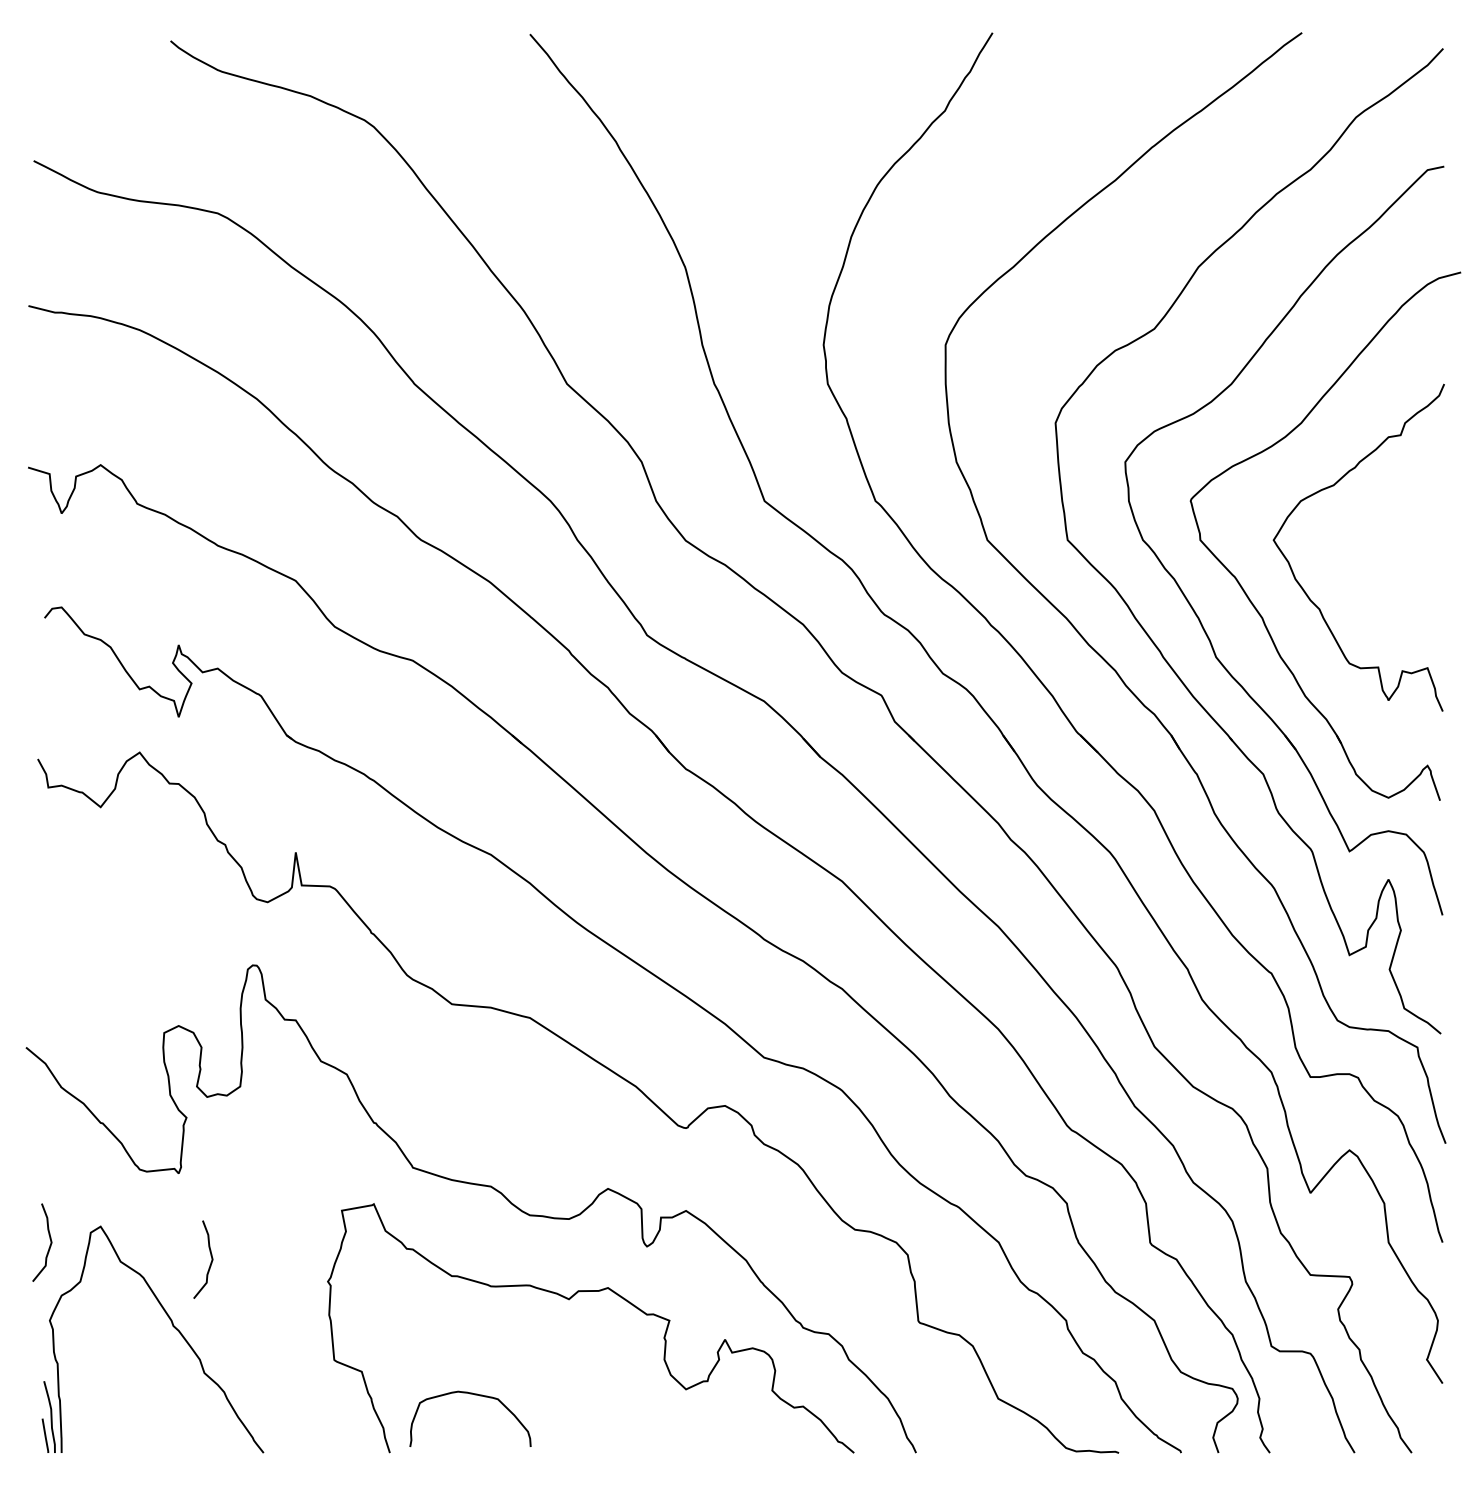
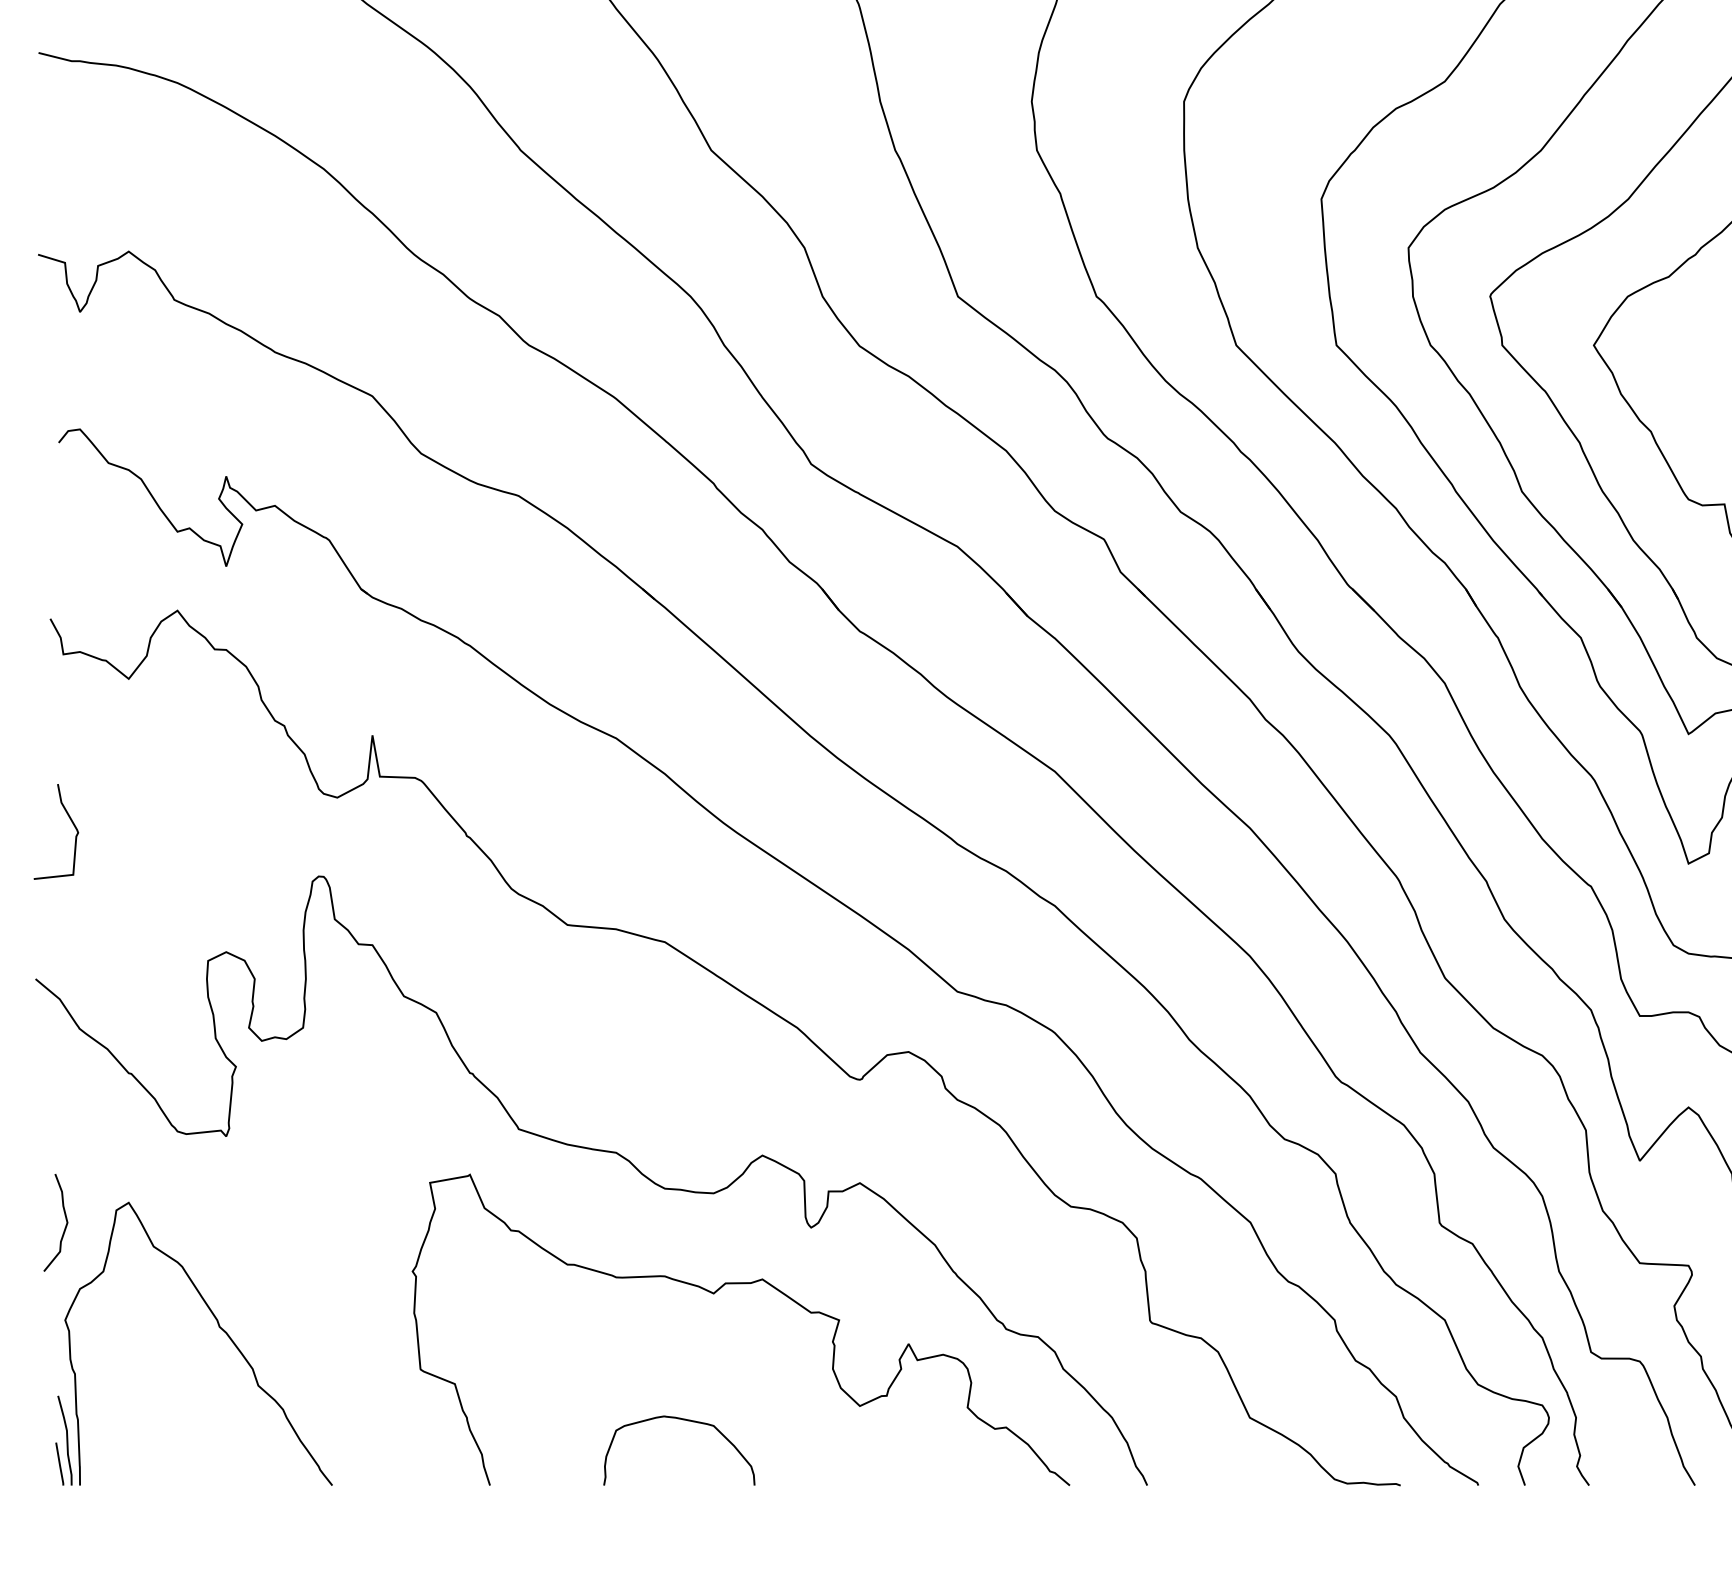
curve: (53, 920) -> (69, 820), added
curve: (210, 1256) -> (265, 1240), removed
curve: (474, 1395) -> (684, 1421), moved

